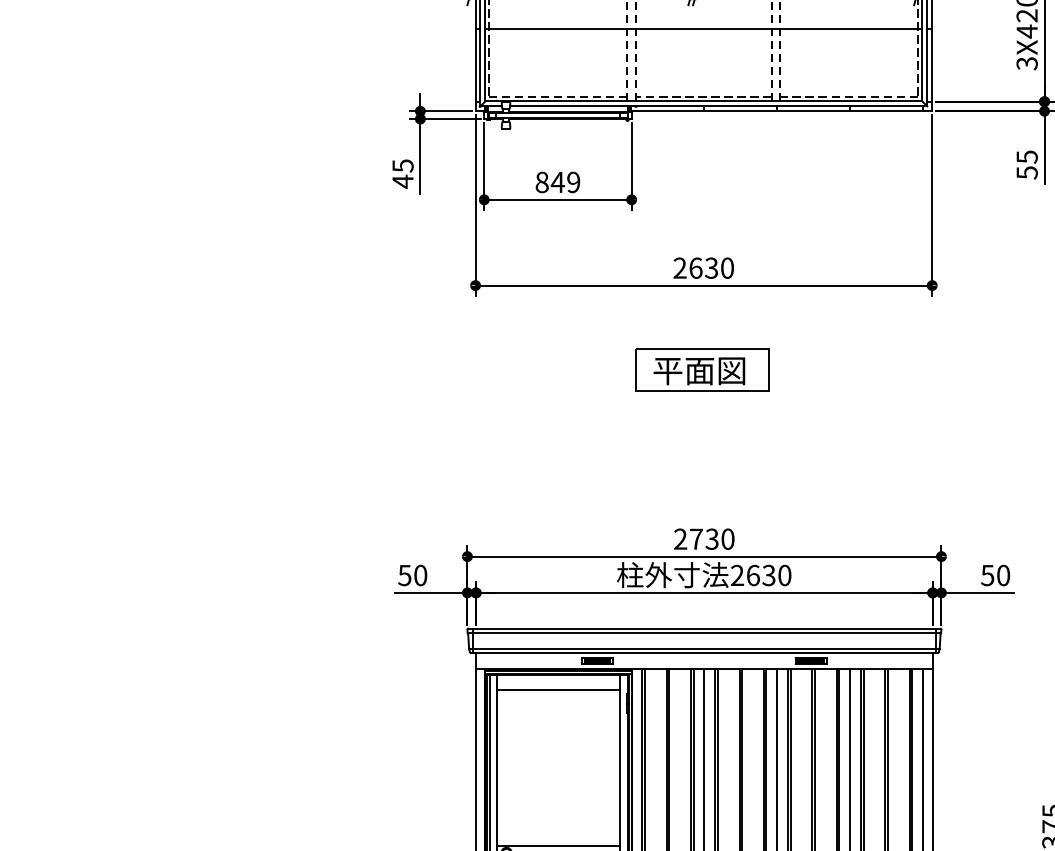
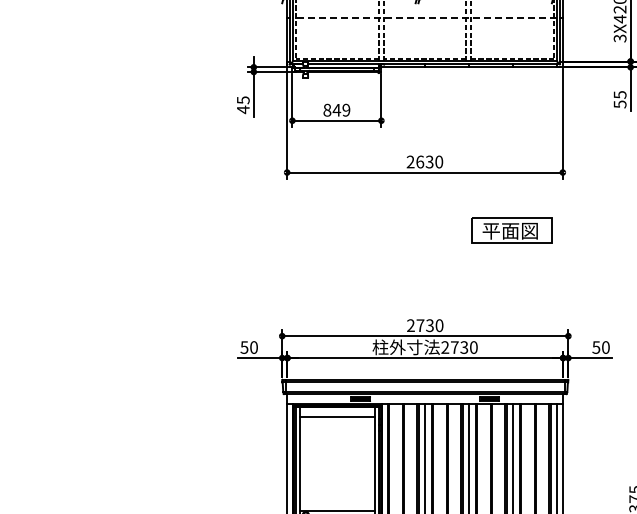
line: (703, 28) -> (424, 17), solid -> dashed
part: (701, 370) -> (511, 230), moved
text: (752, 575) -> (454, 347), 2630 -> 2730

